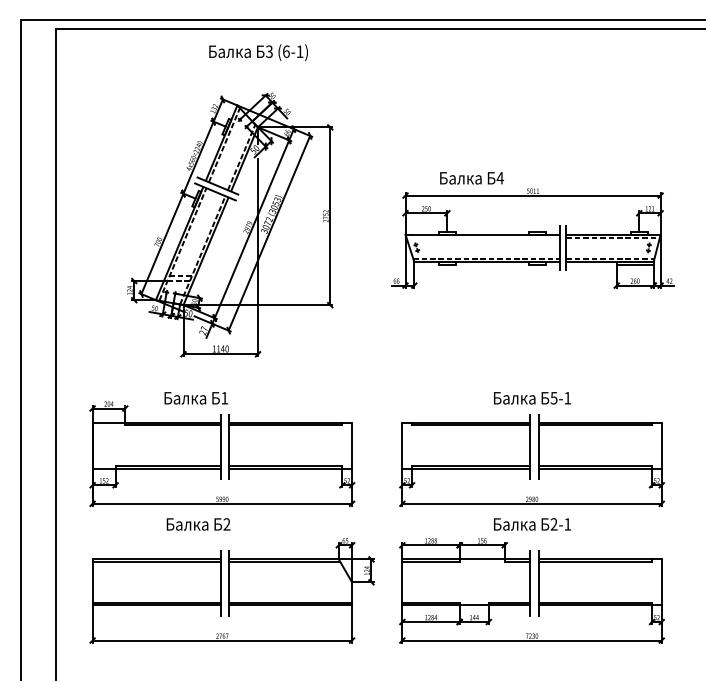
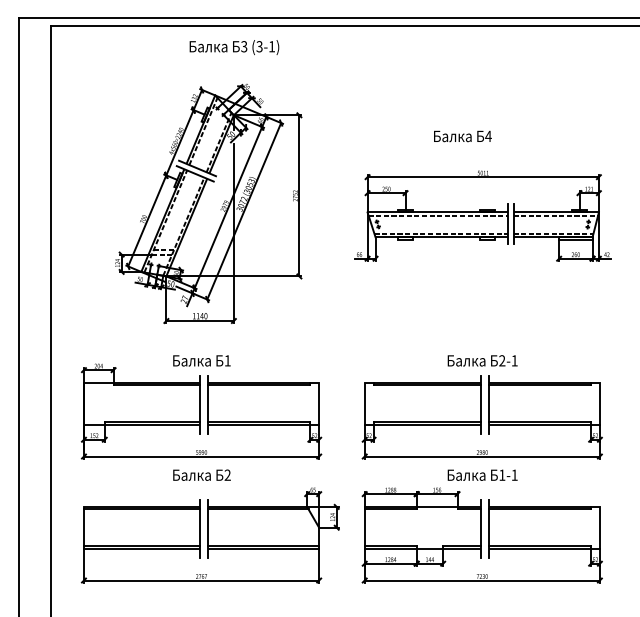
text: (286, 51) -> (259, 46), (6-1) -> (3-1)
text: (471, 178) -> (462, 136), moved
line: (482, 237) -> (437, 215), added
text: (195, 397) -> (201, 360), moved
text: (554, 397) -> (502, 360), 5-1 -> 2-1
text: (198, 523) -> (201, 474), moved
text: (554, 523) -> (502, 474), 2-1 -> 1-1

